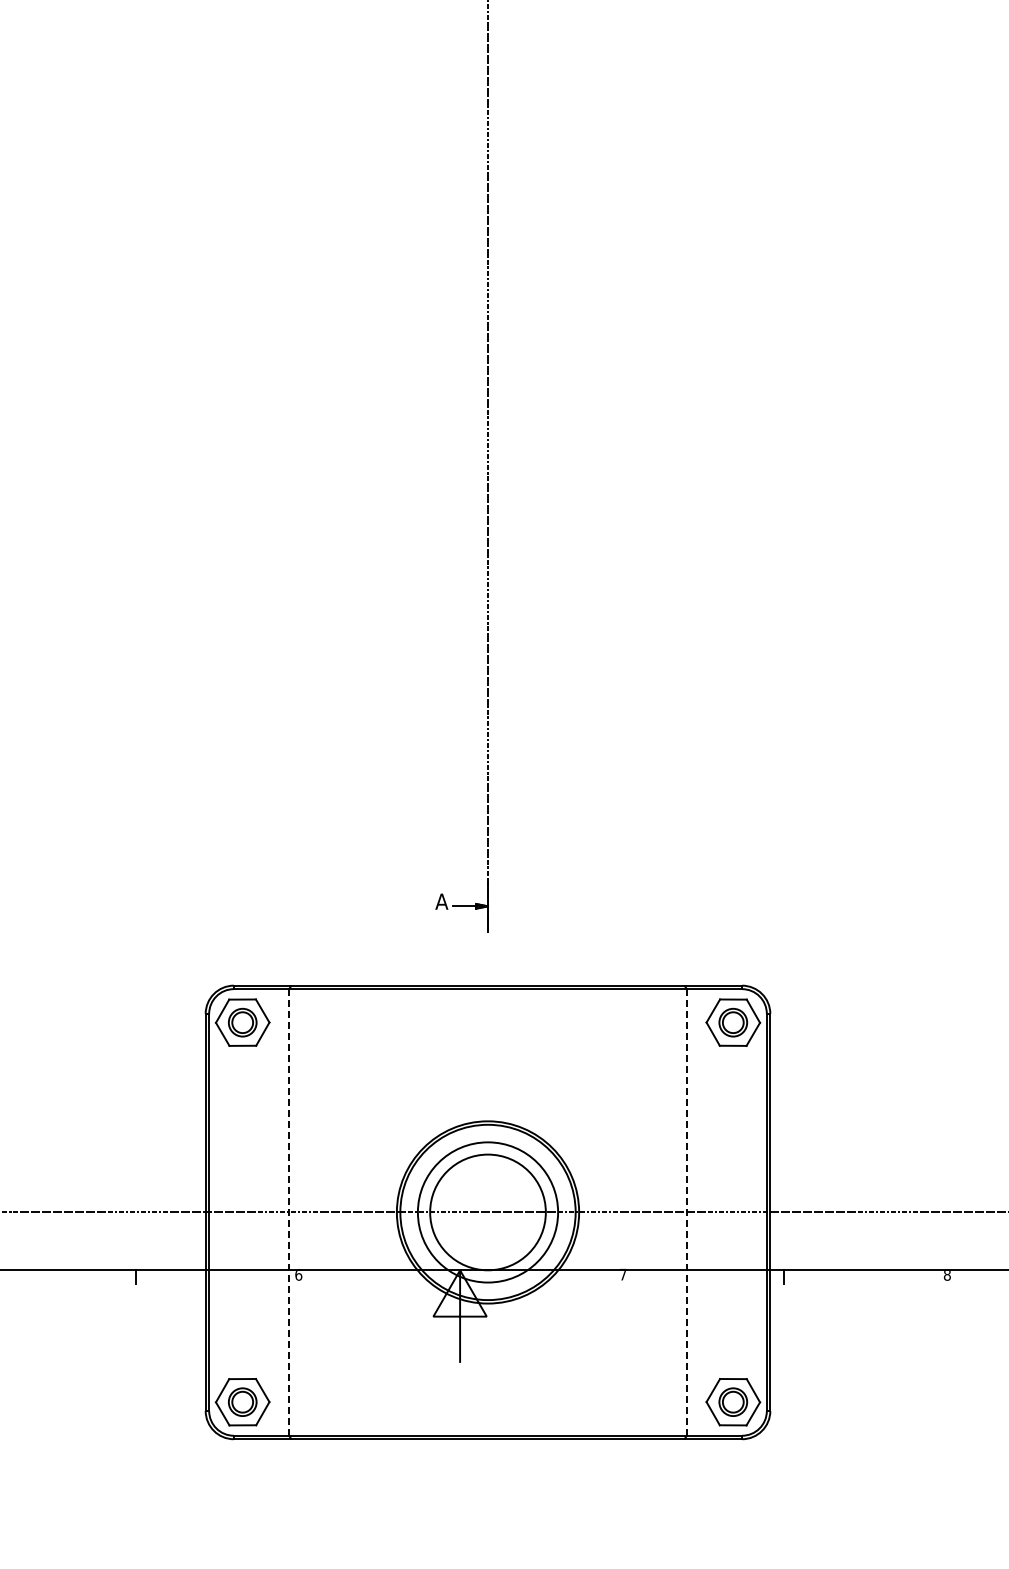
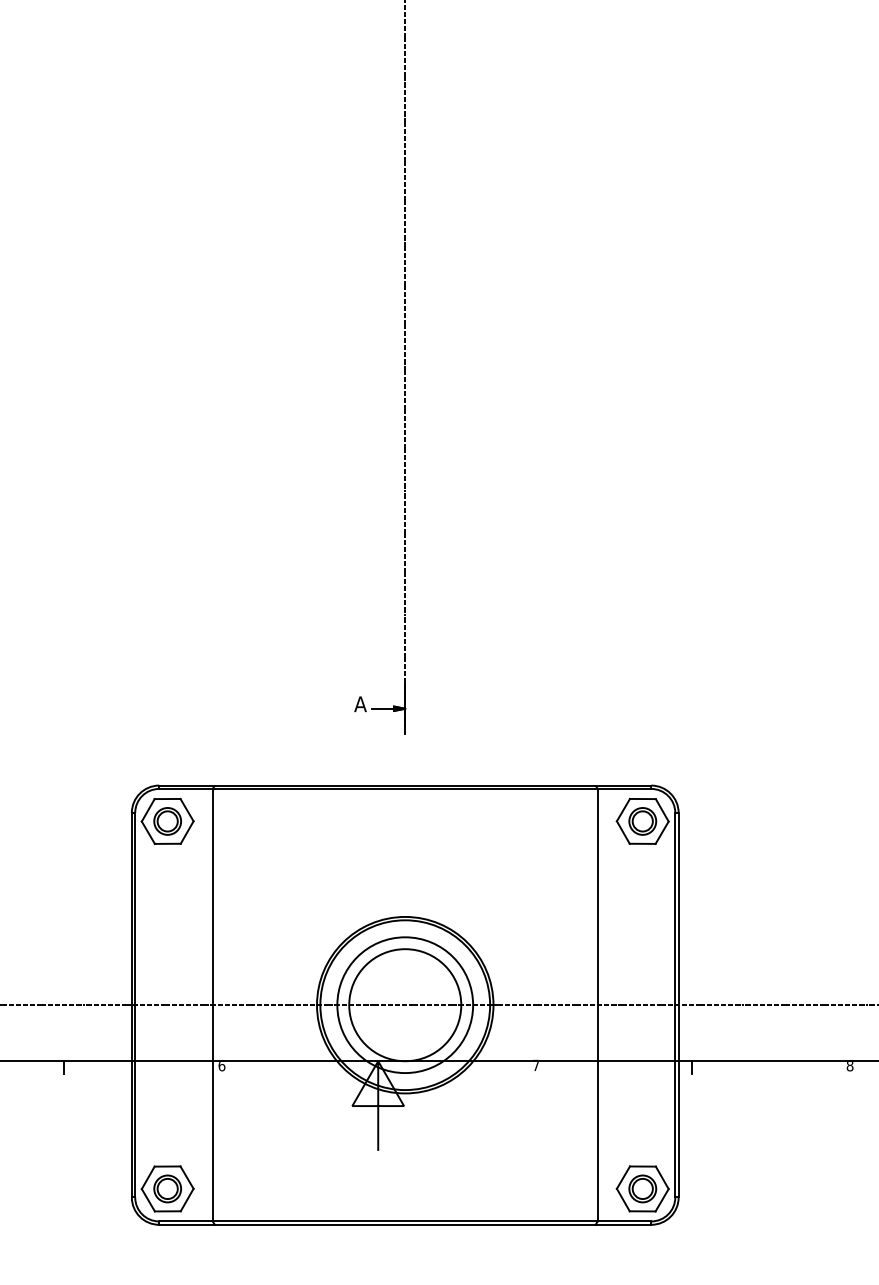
line: (686, 1211) -> (597, 1004), dashed -> solid
line: (289, 1212) -> (213, 1005), dashed -> solid

